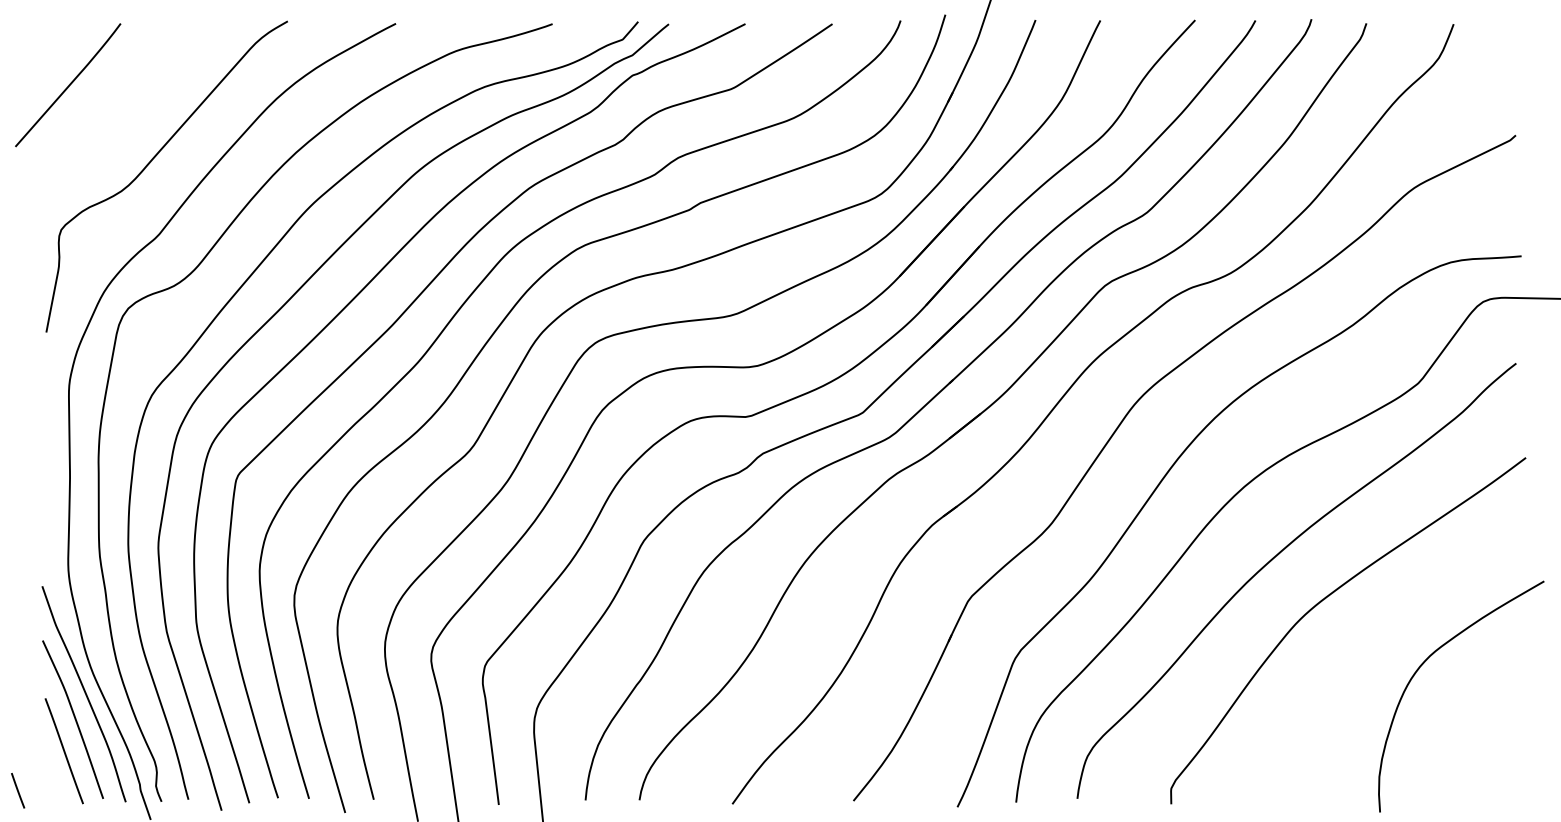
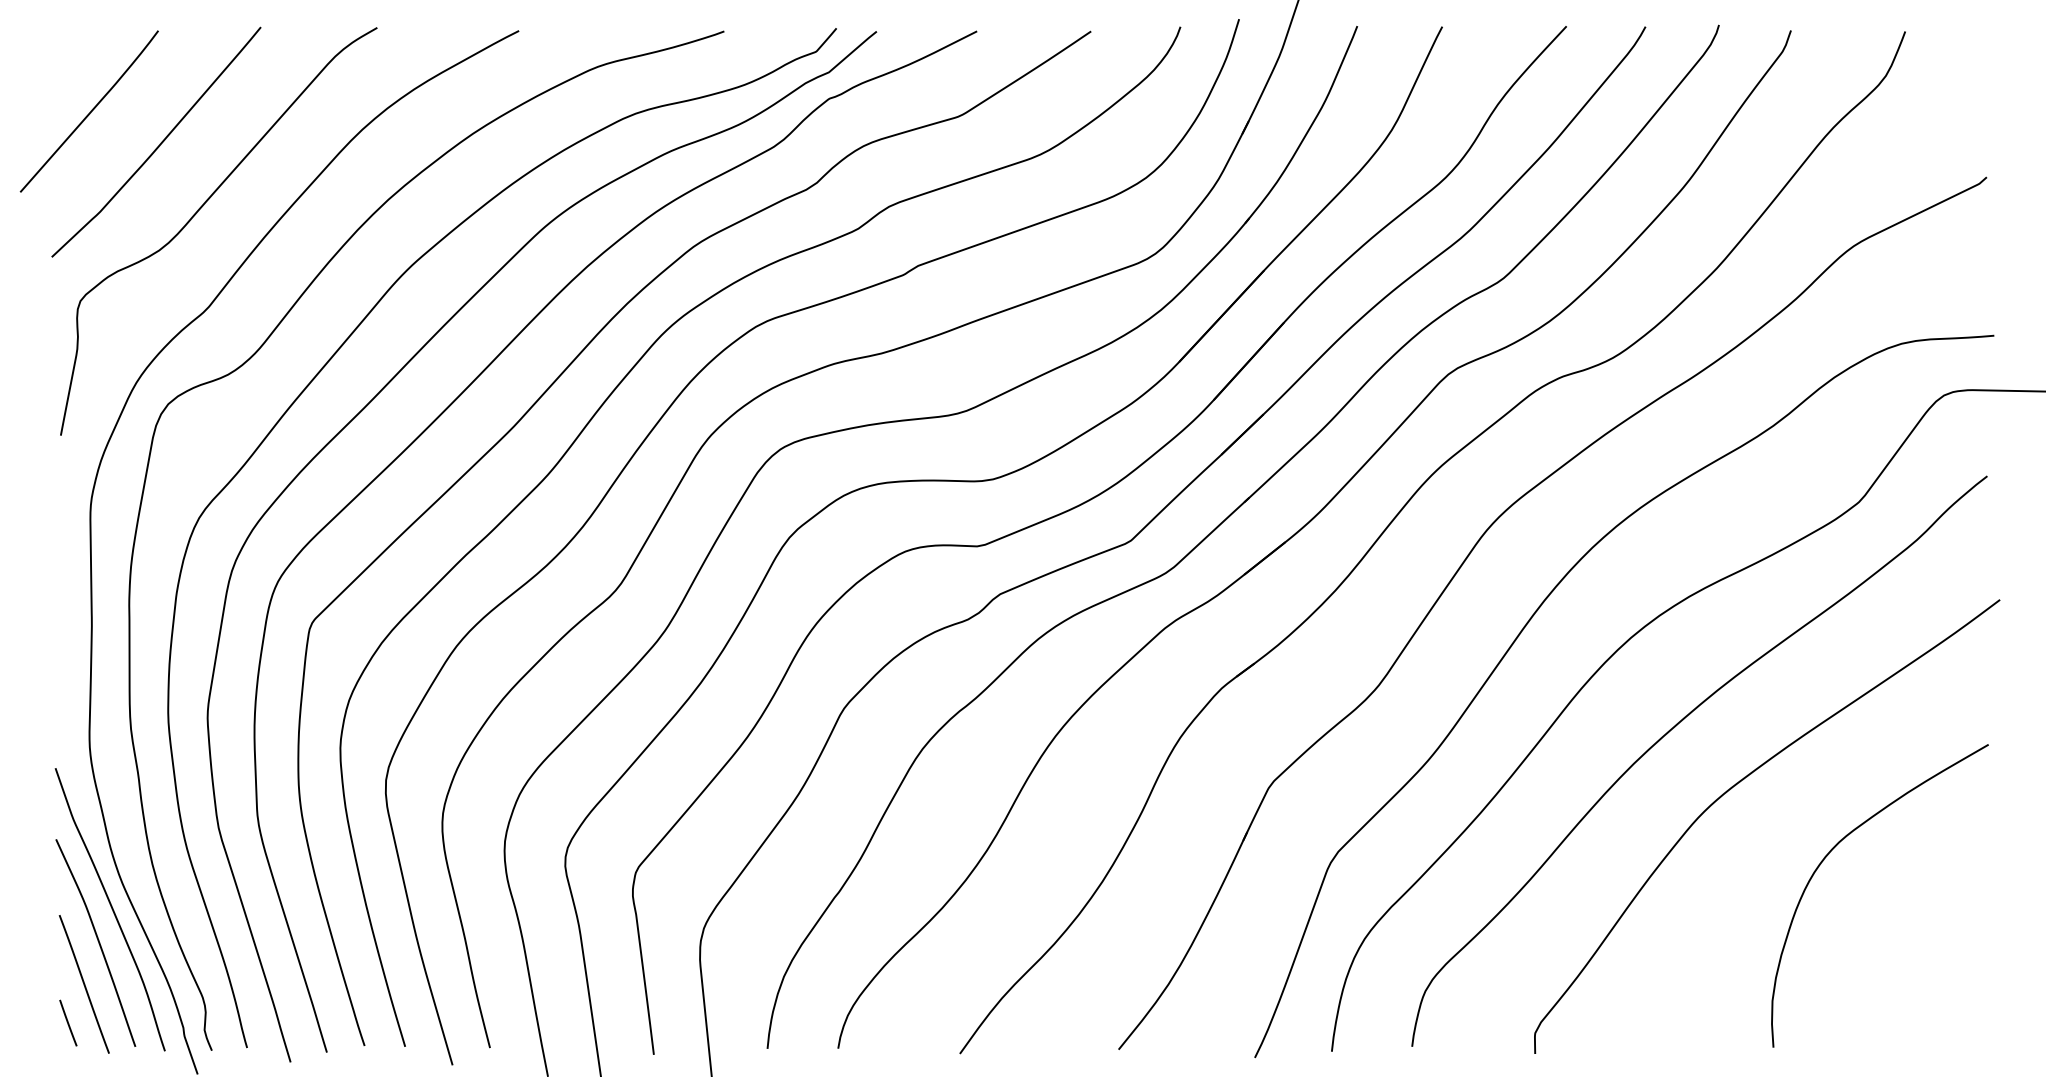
curve: (121, 109) -> (159, 143), added
curve: (1426, 661) -> (1834, 849), moved
line: (18, 790) -> (68, 1022), moved

